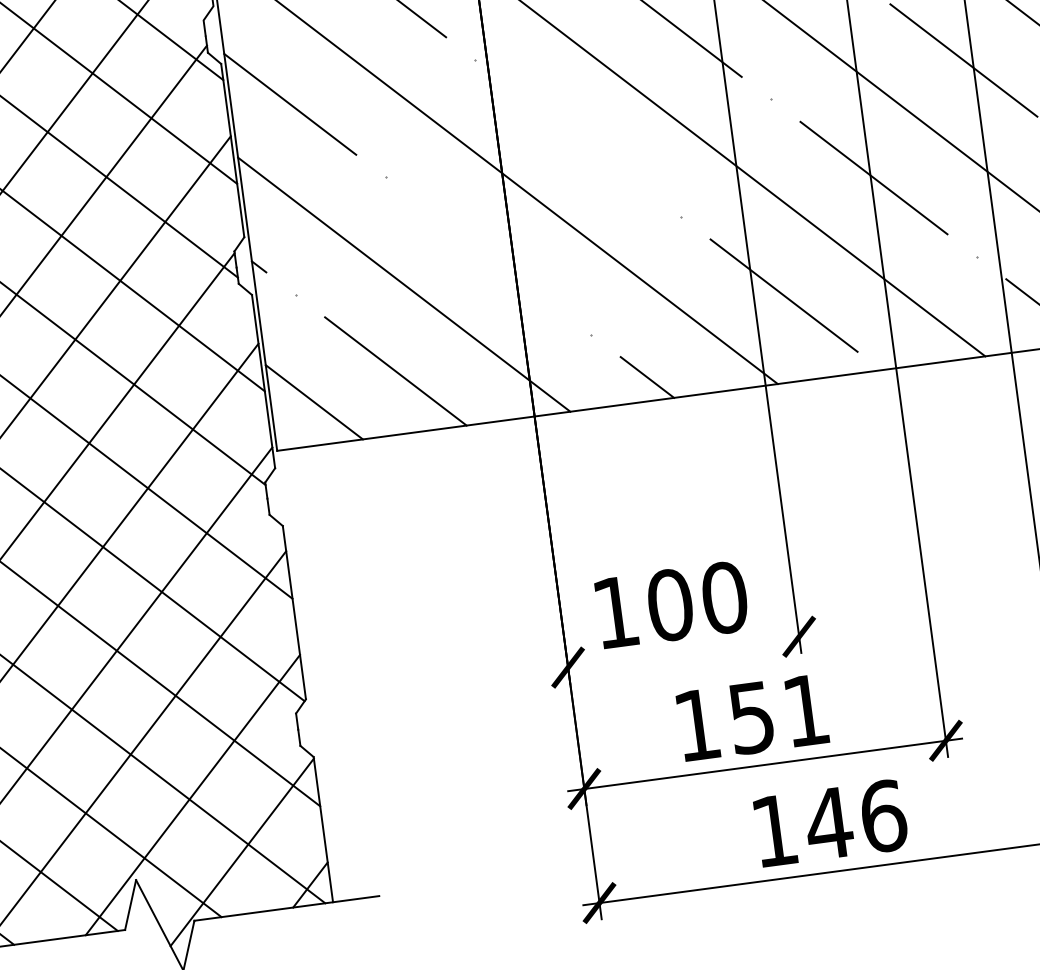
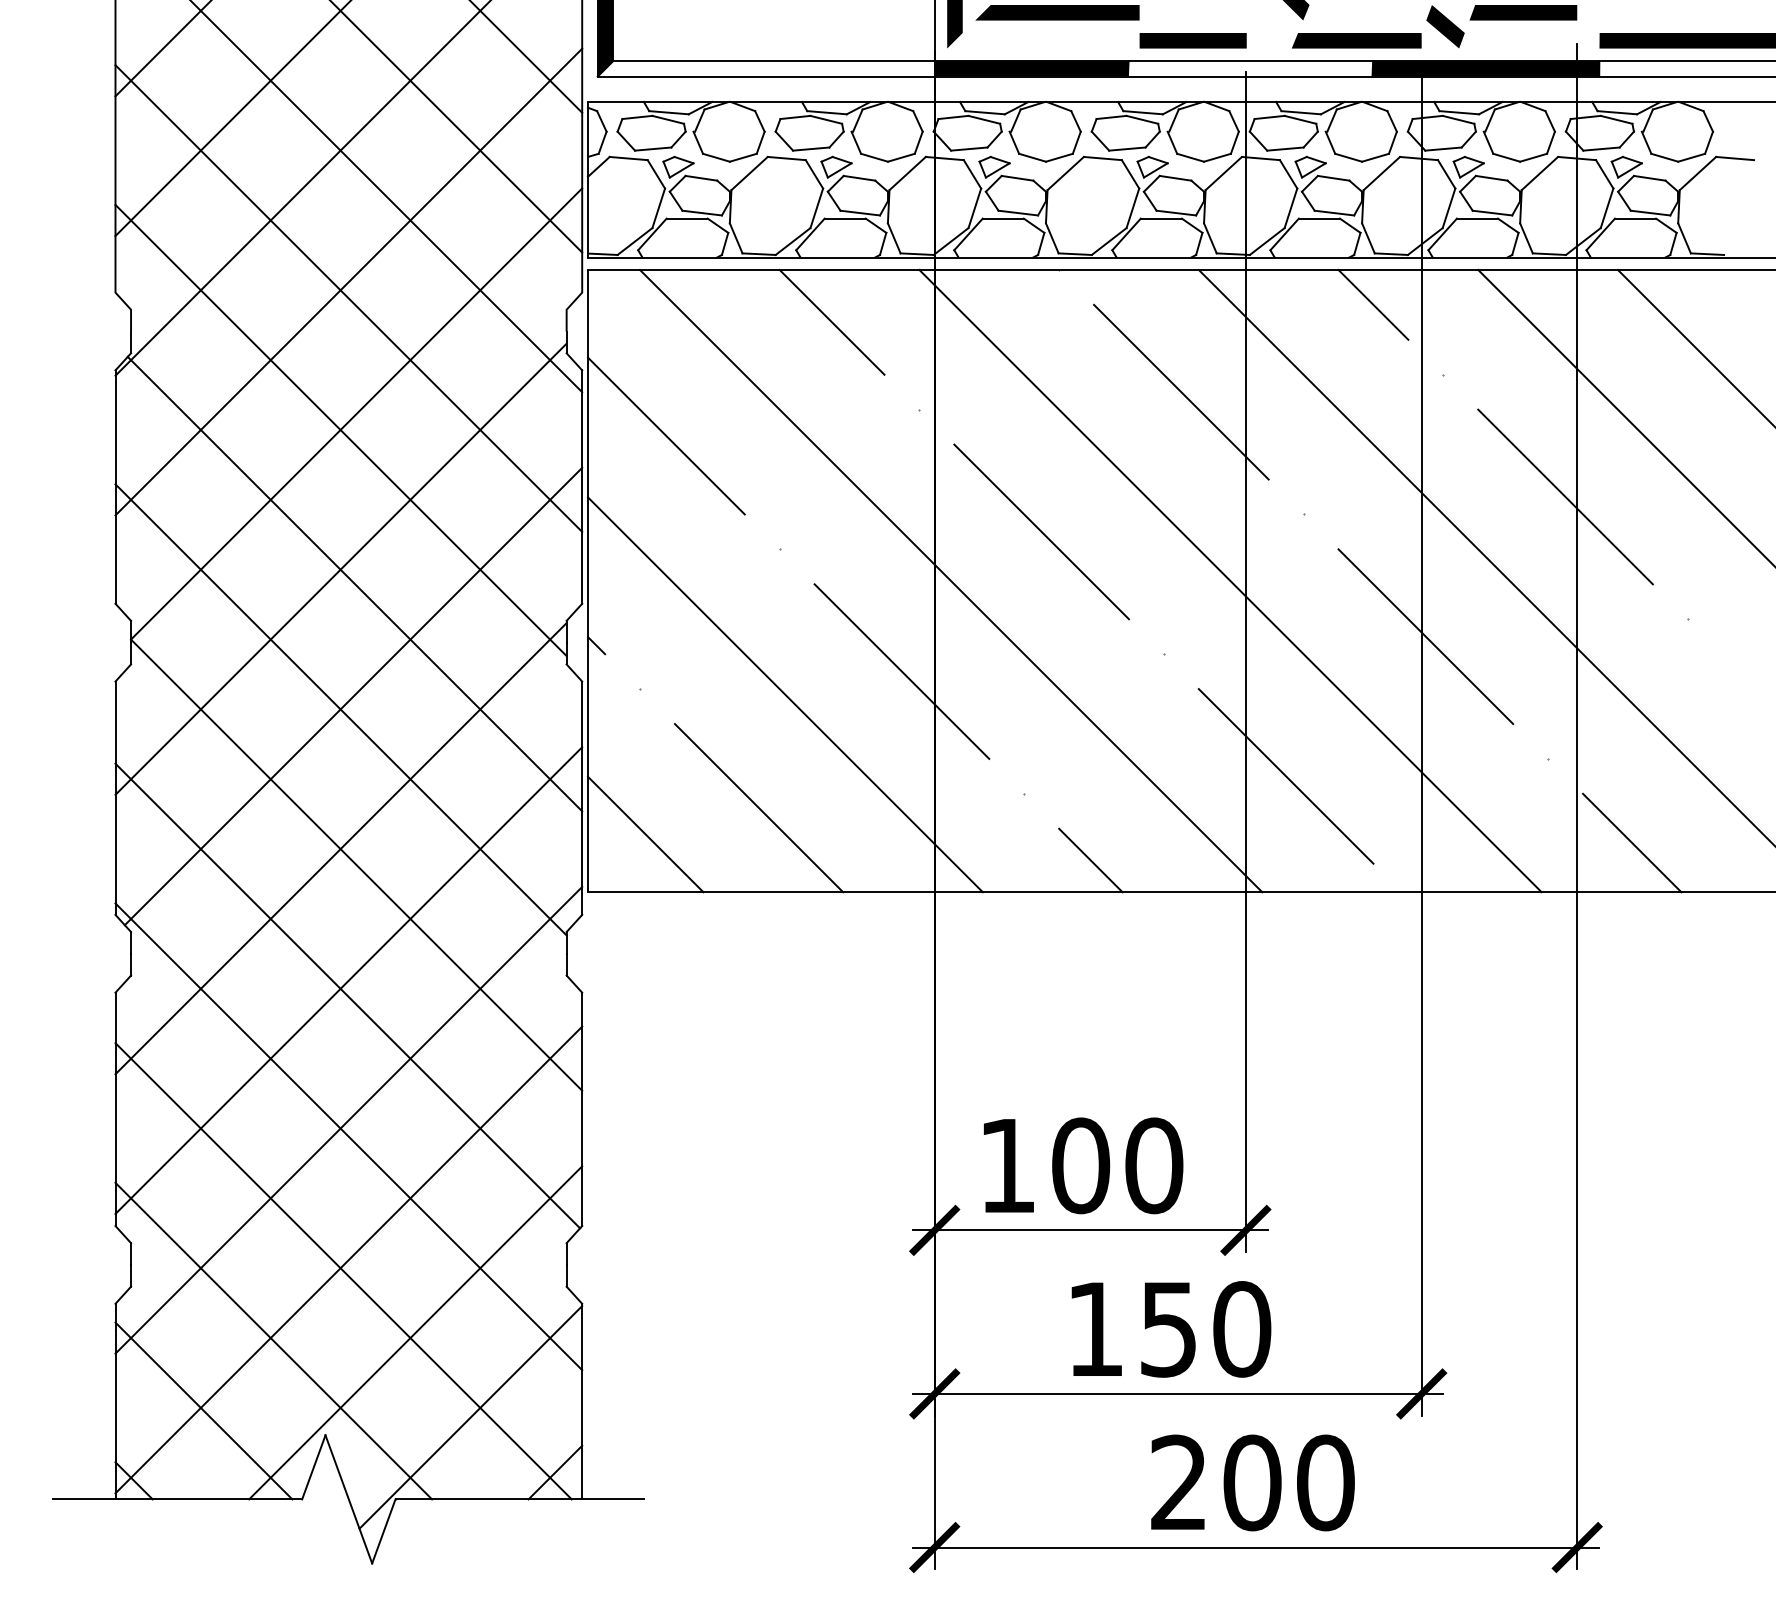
line: (578, 138) -> (1041, 531), added
line: (488, 255) -> (901, 671), added
line: (683, 652) -> (1089, 1230), added
text: (806, 710) -> (1242, 1329), 151 -> 150
text: (829, 823) -> (1253, 1482), 146 -> 200

